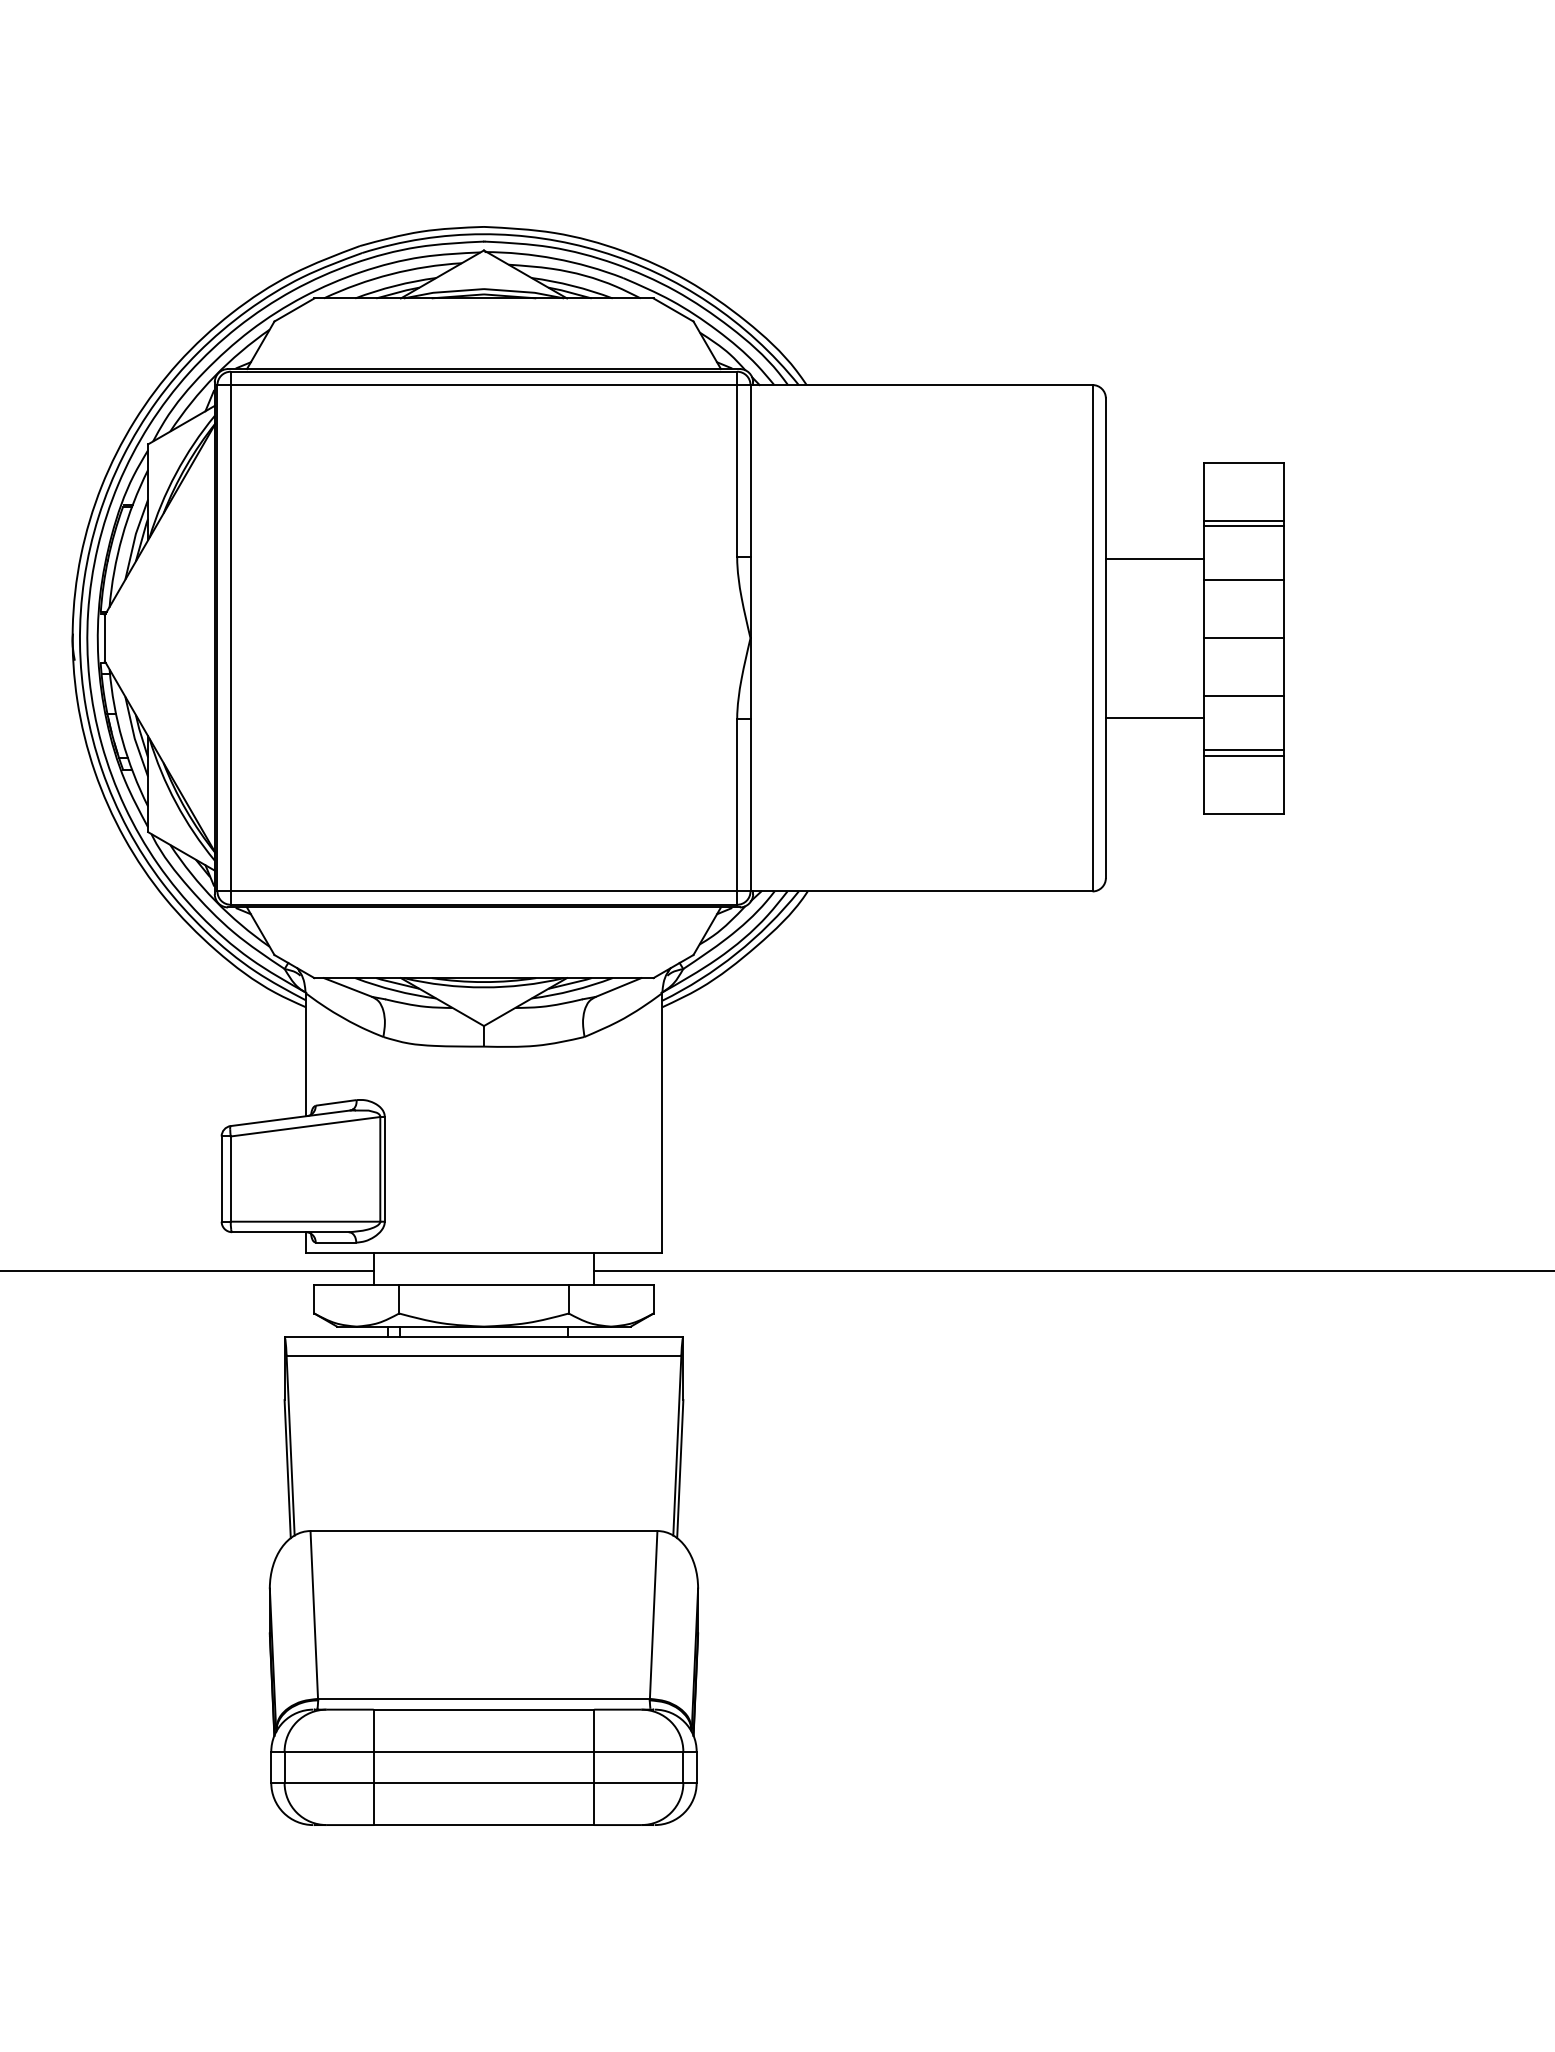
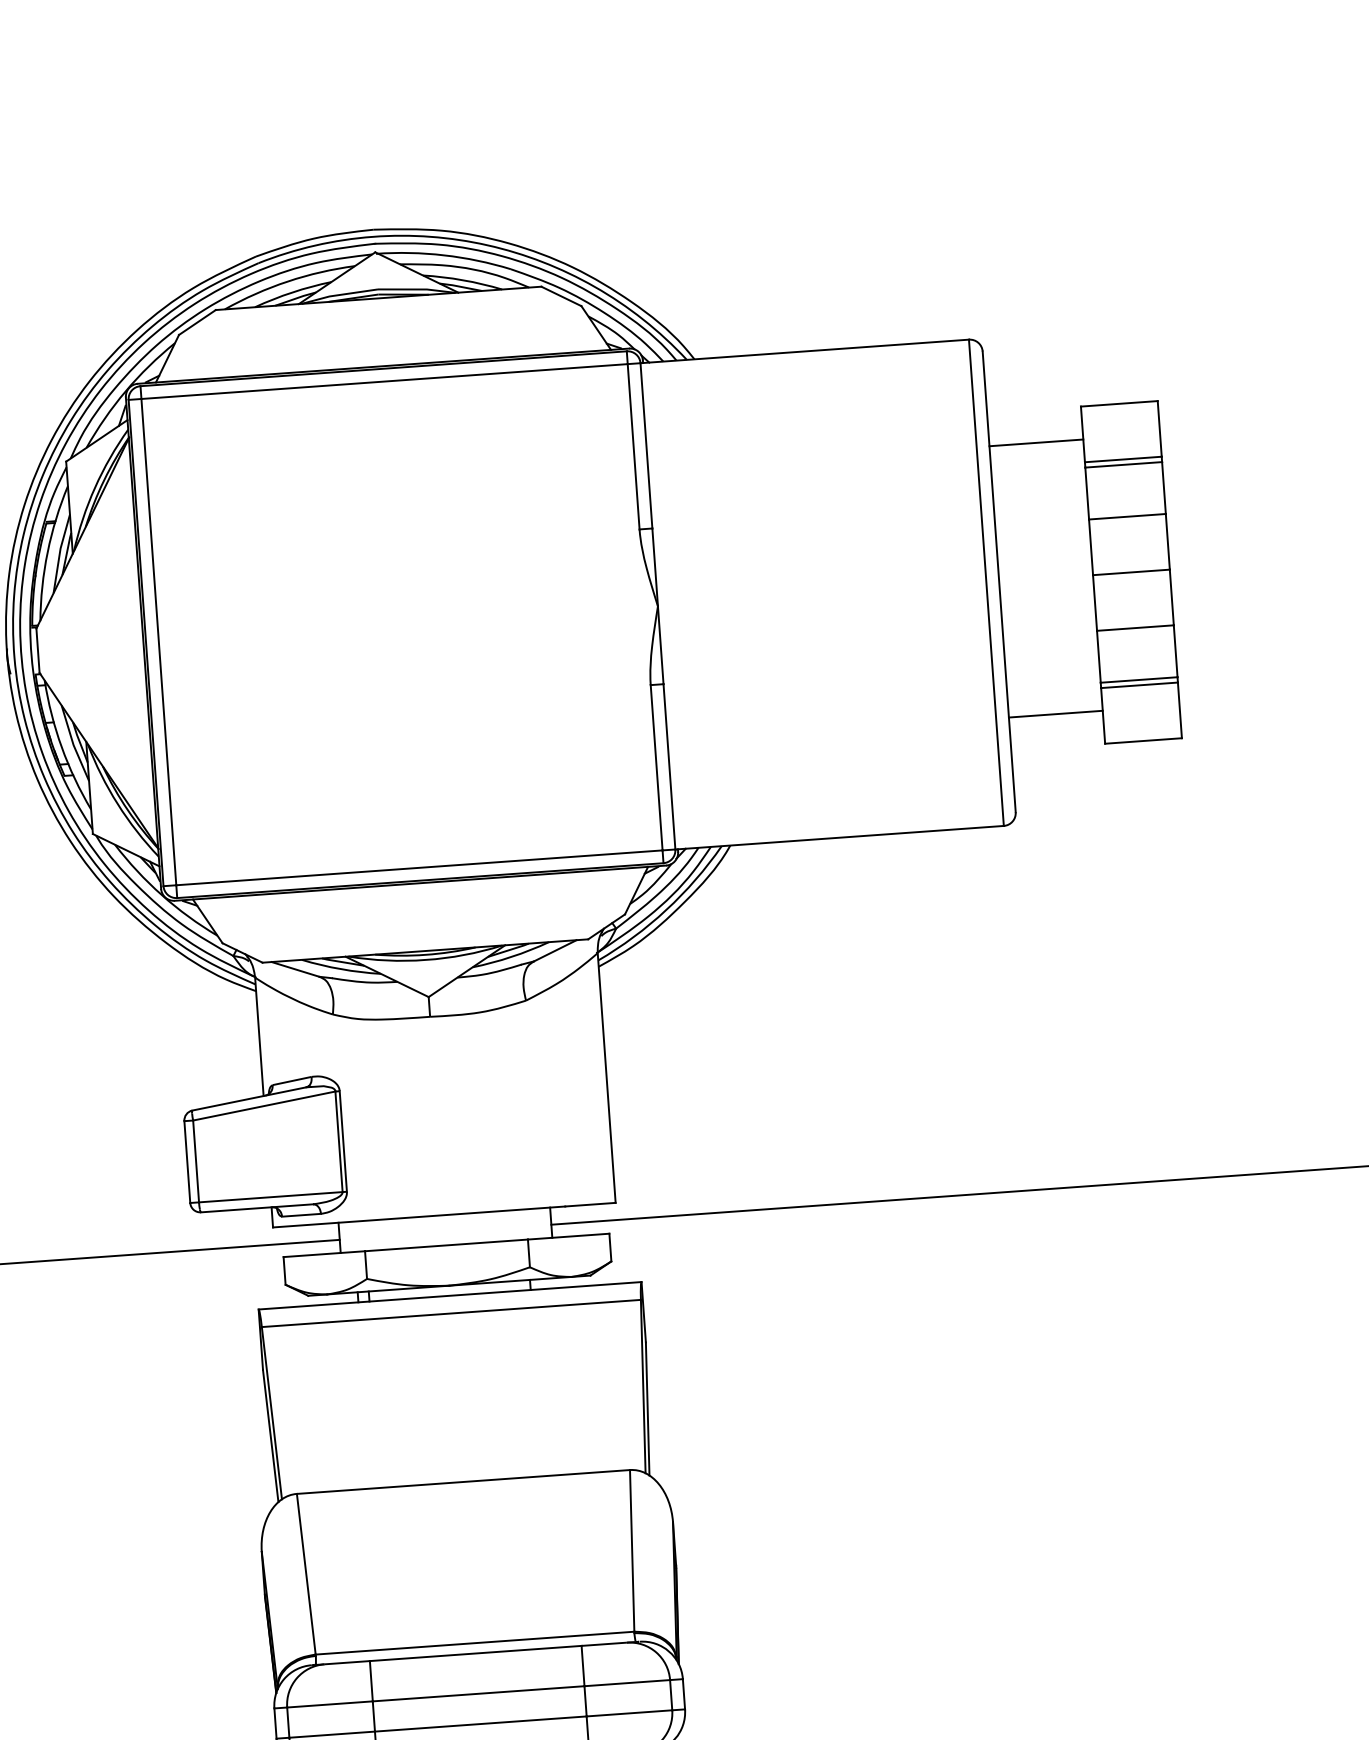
line: (1154, 559) -> (1036, 443), moved
line: (1154, 717) -> (1055, 714), moved

